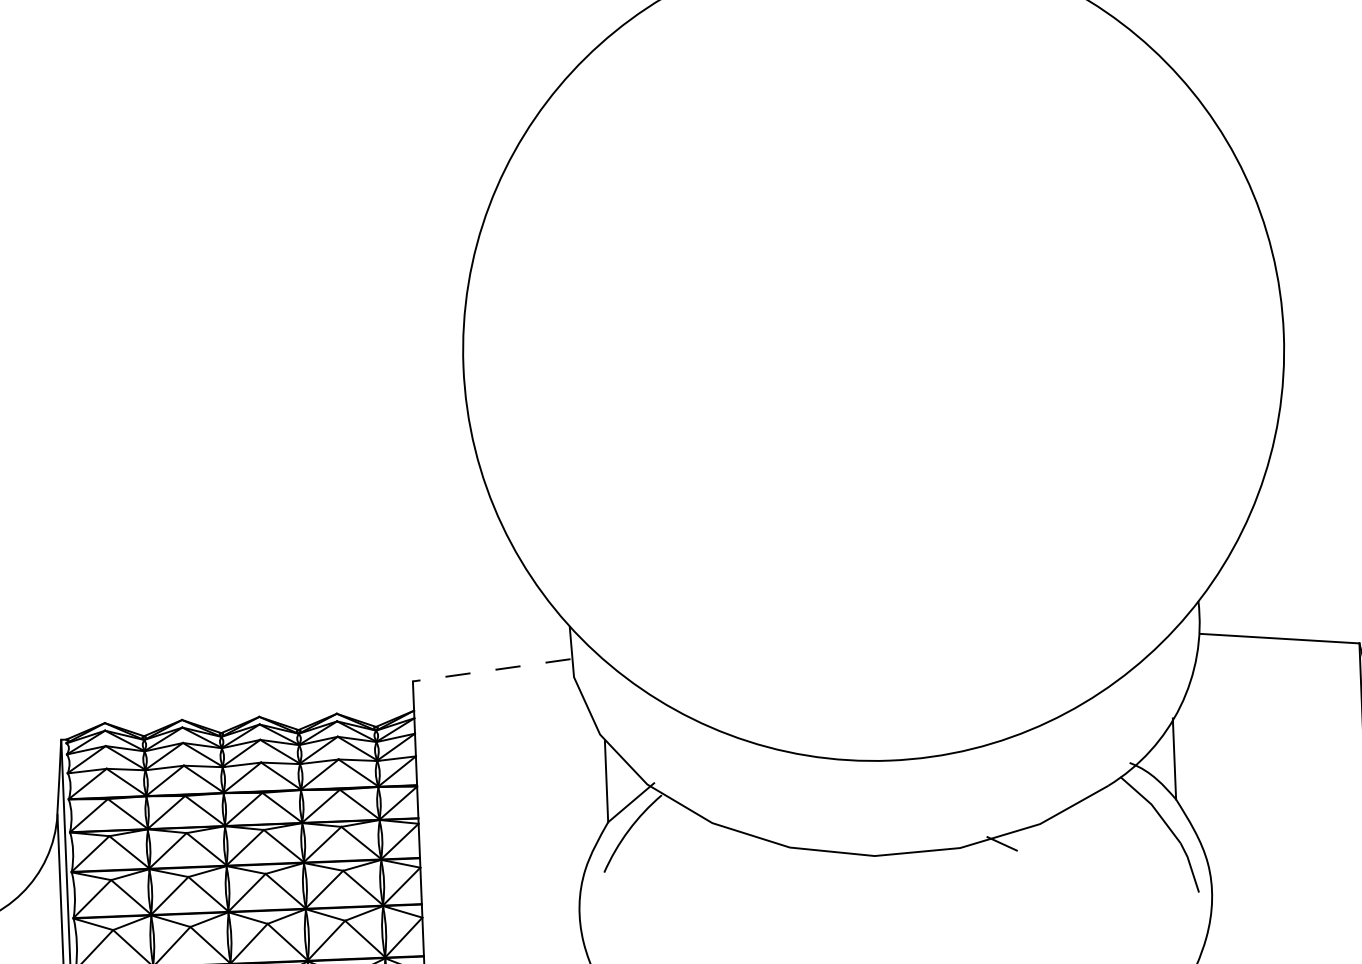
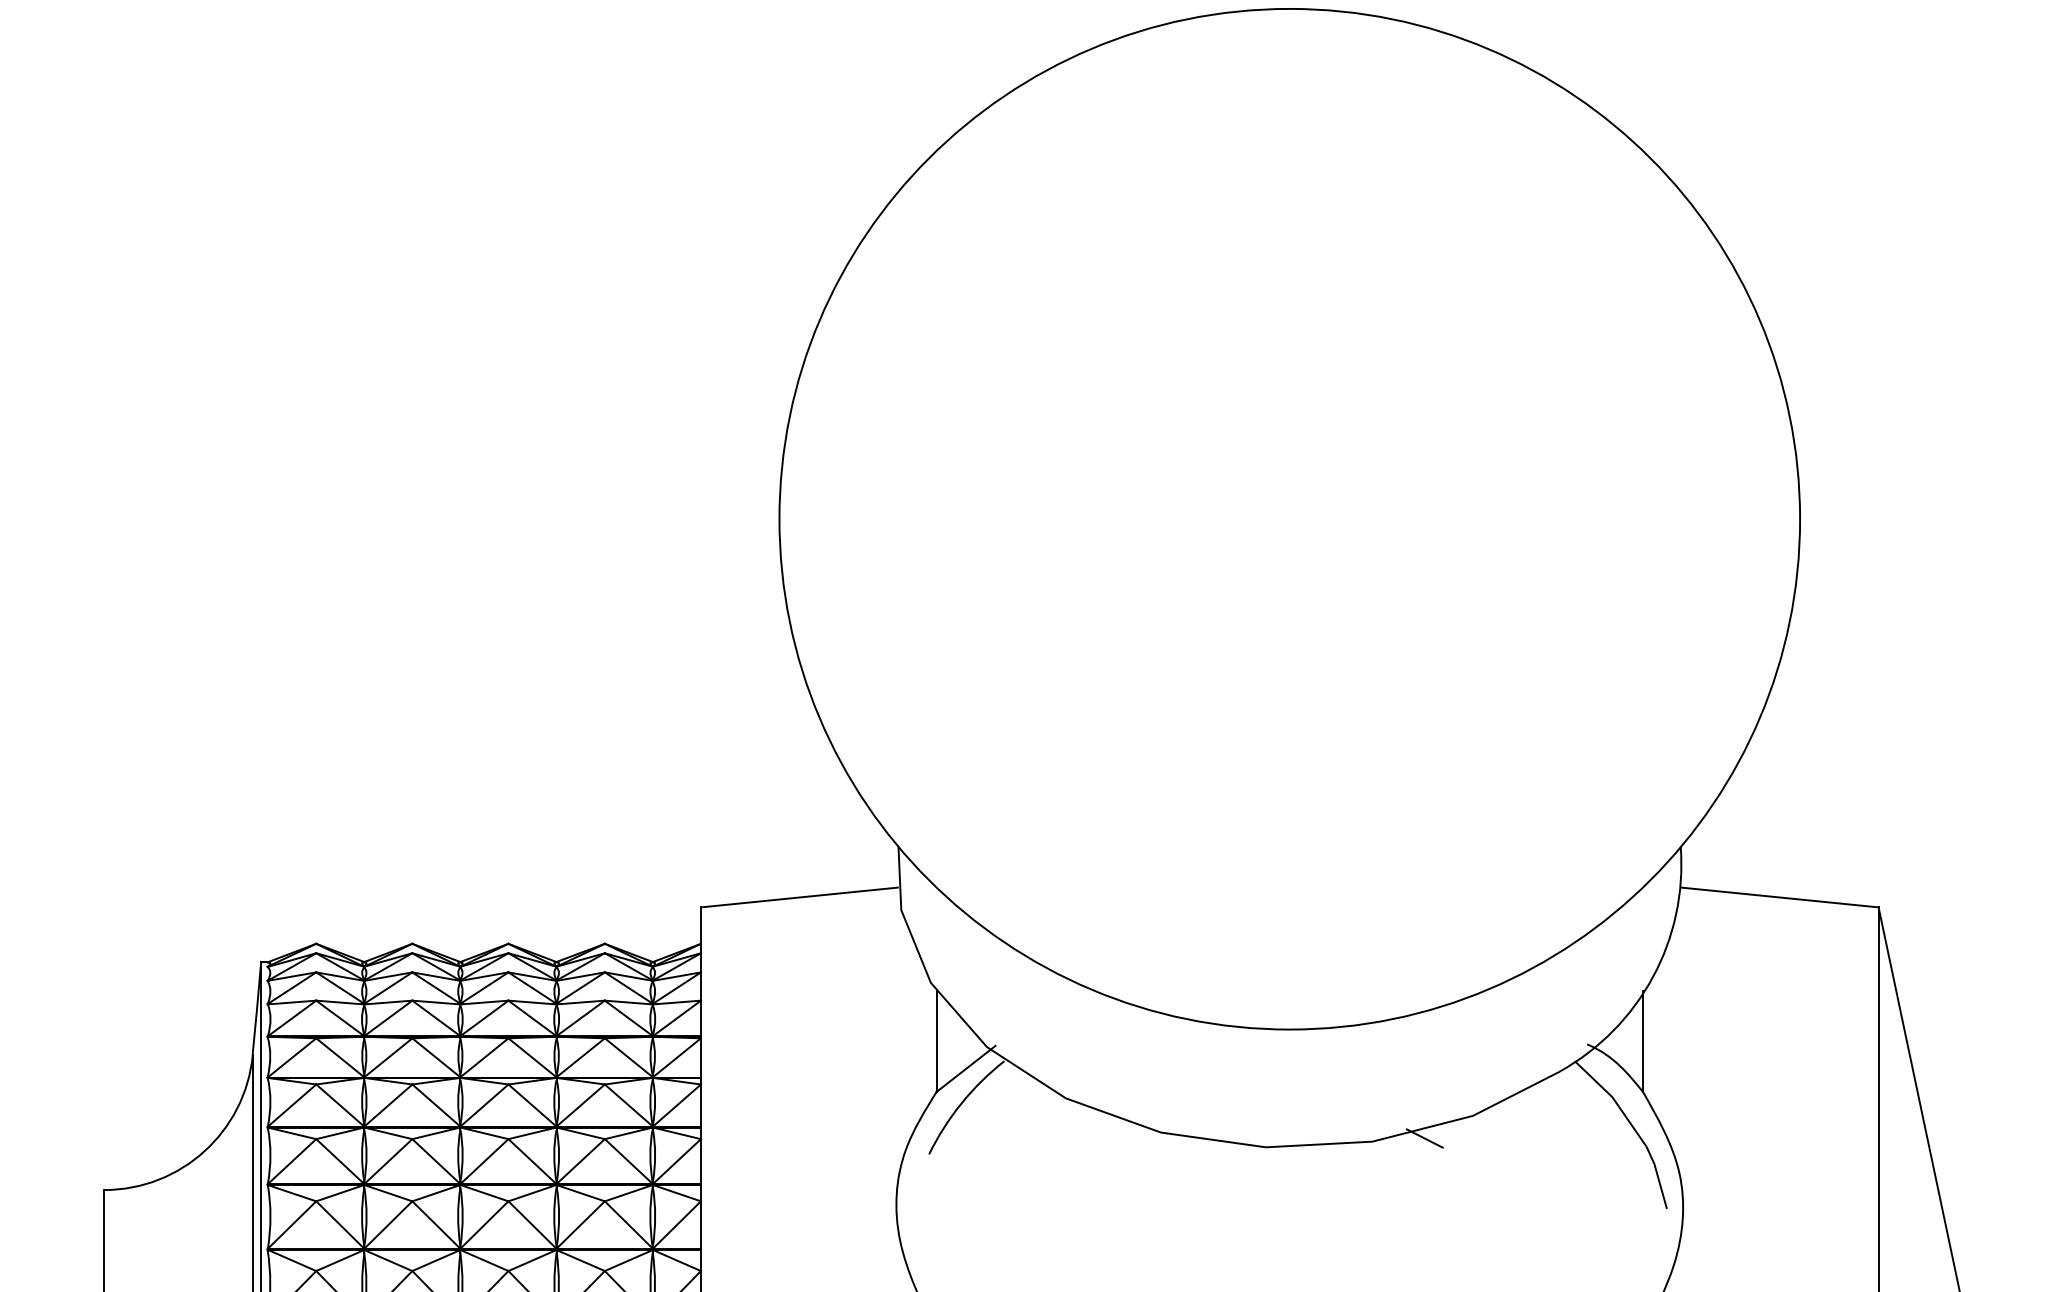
line: (491, 670) -> (799, 897), dashed -> solid

